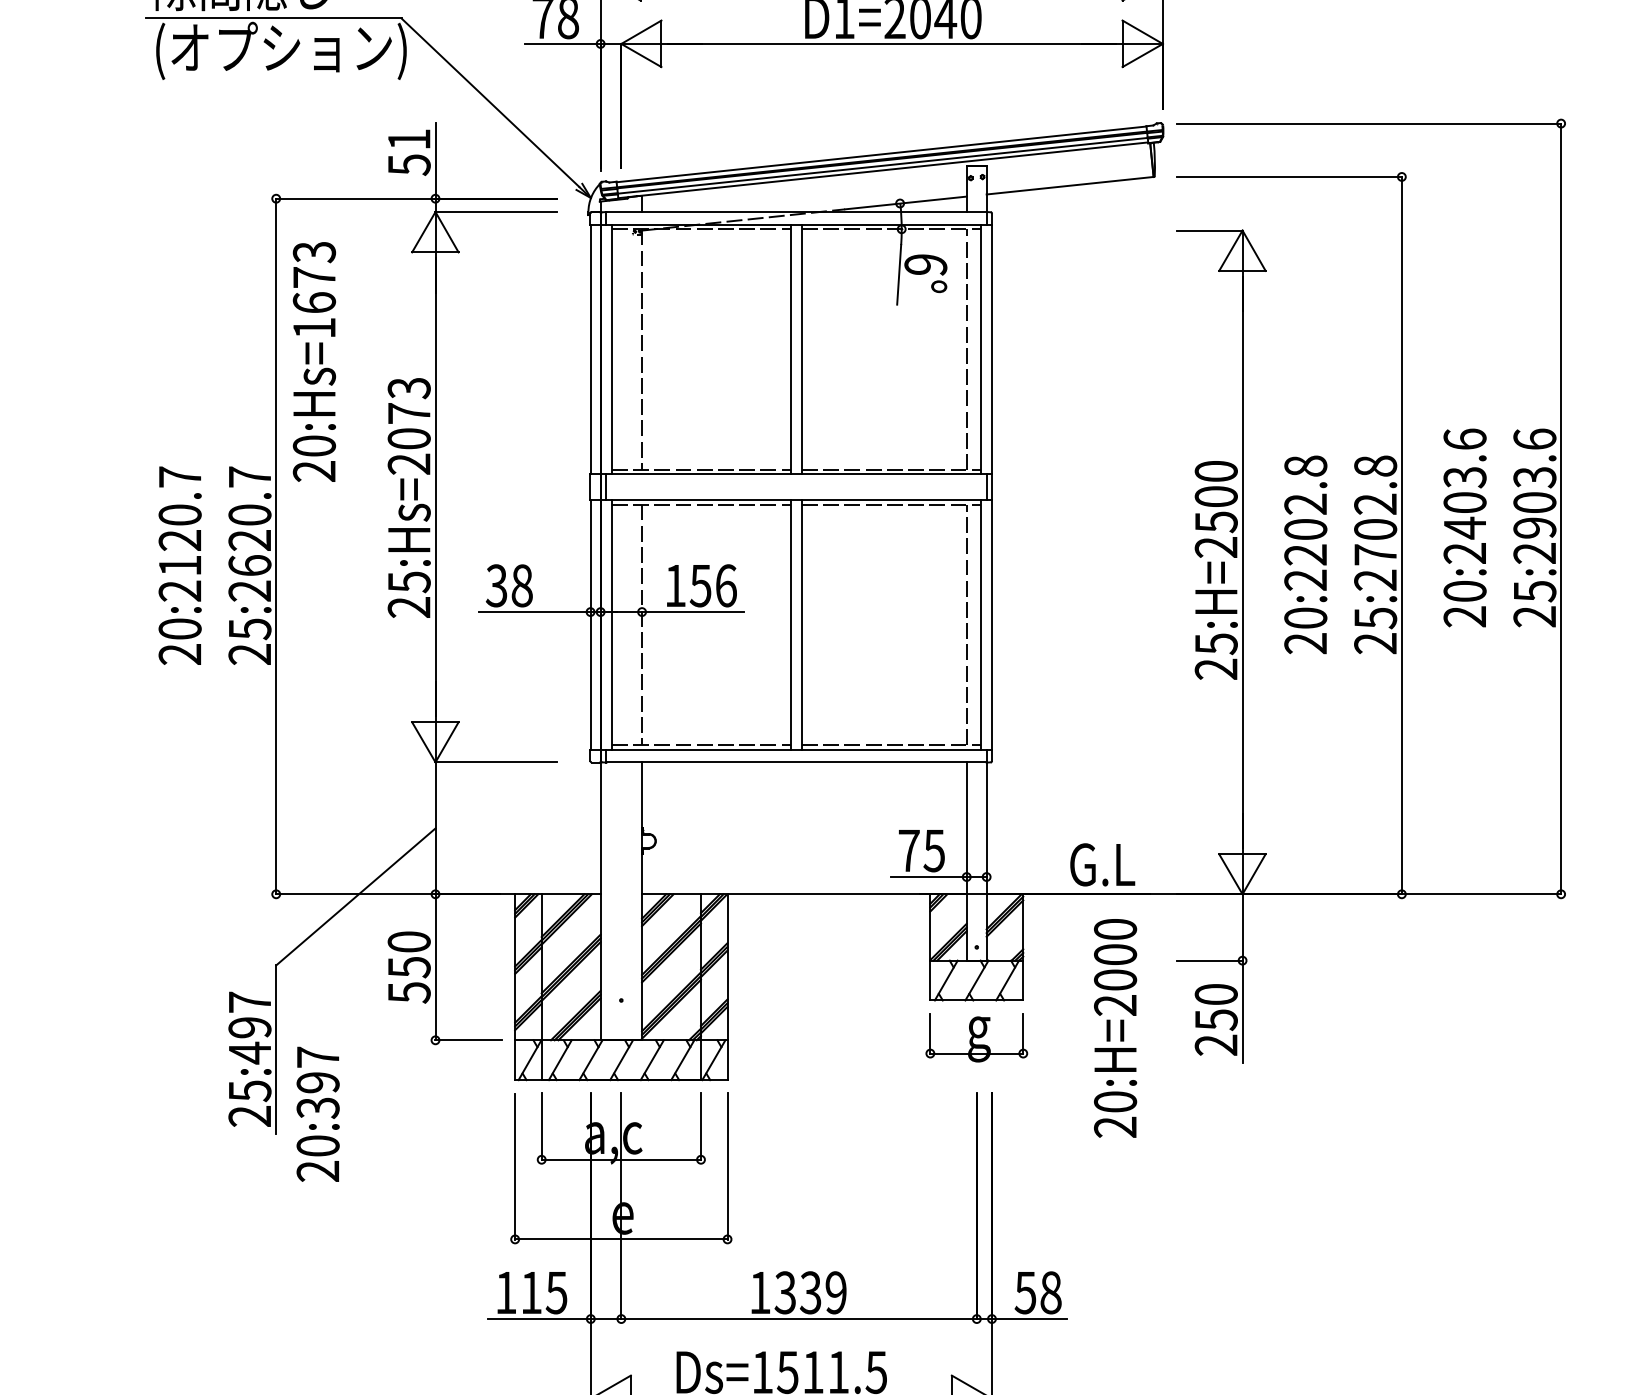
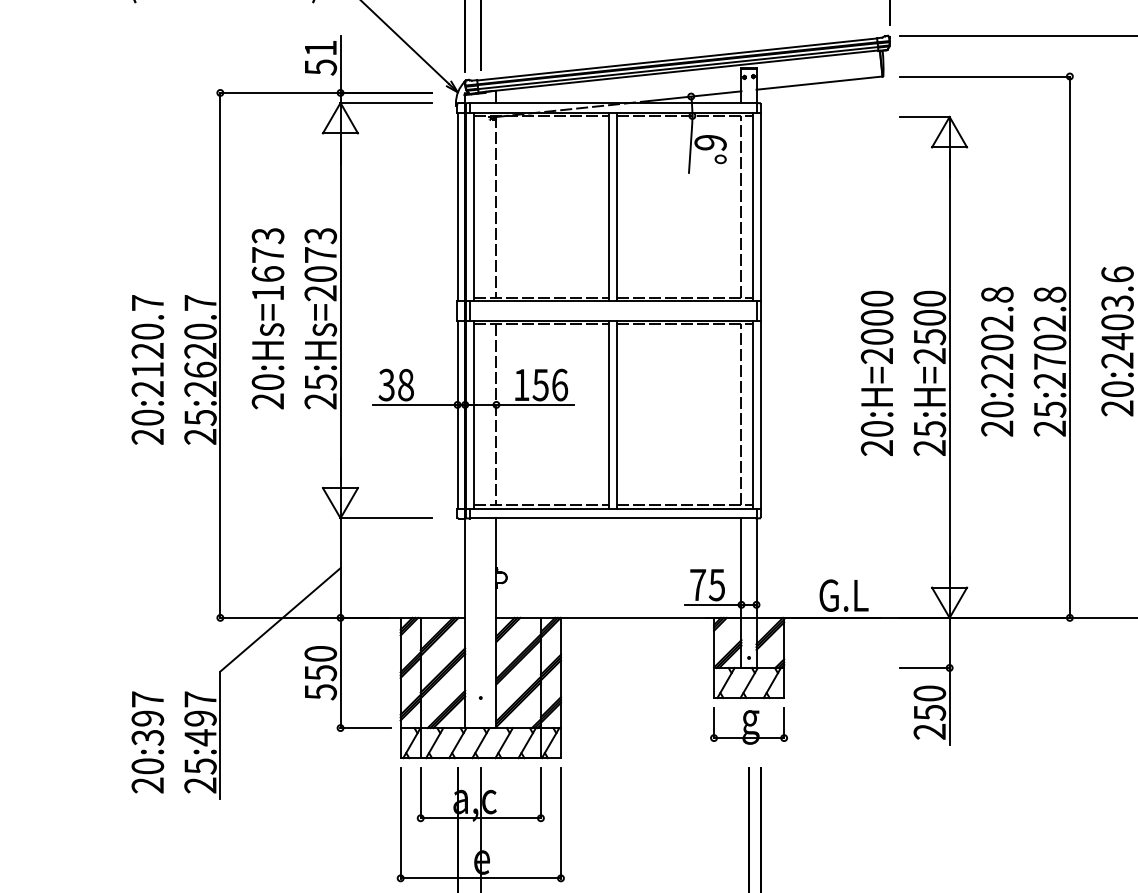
text: (313, 361) -> (267, 318), moved
text: (1115, 1028) -> (877, 373), moved
text: (317, 1113) -> (147, 741), moved

